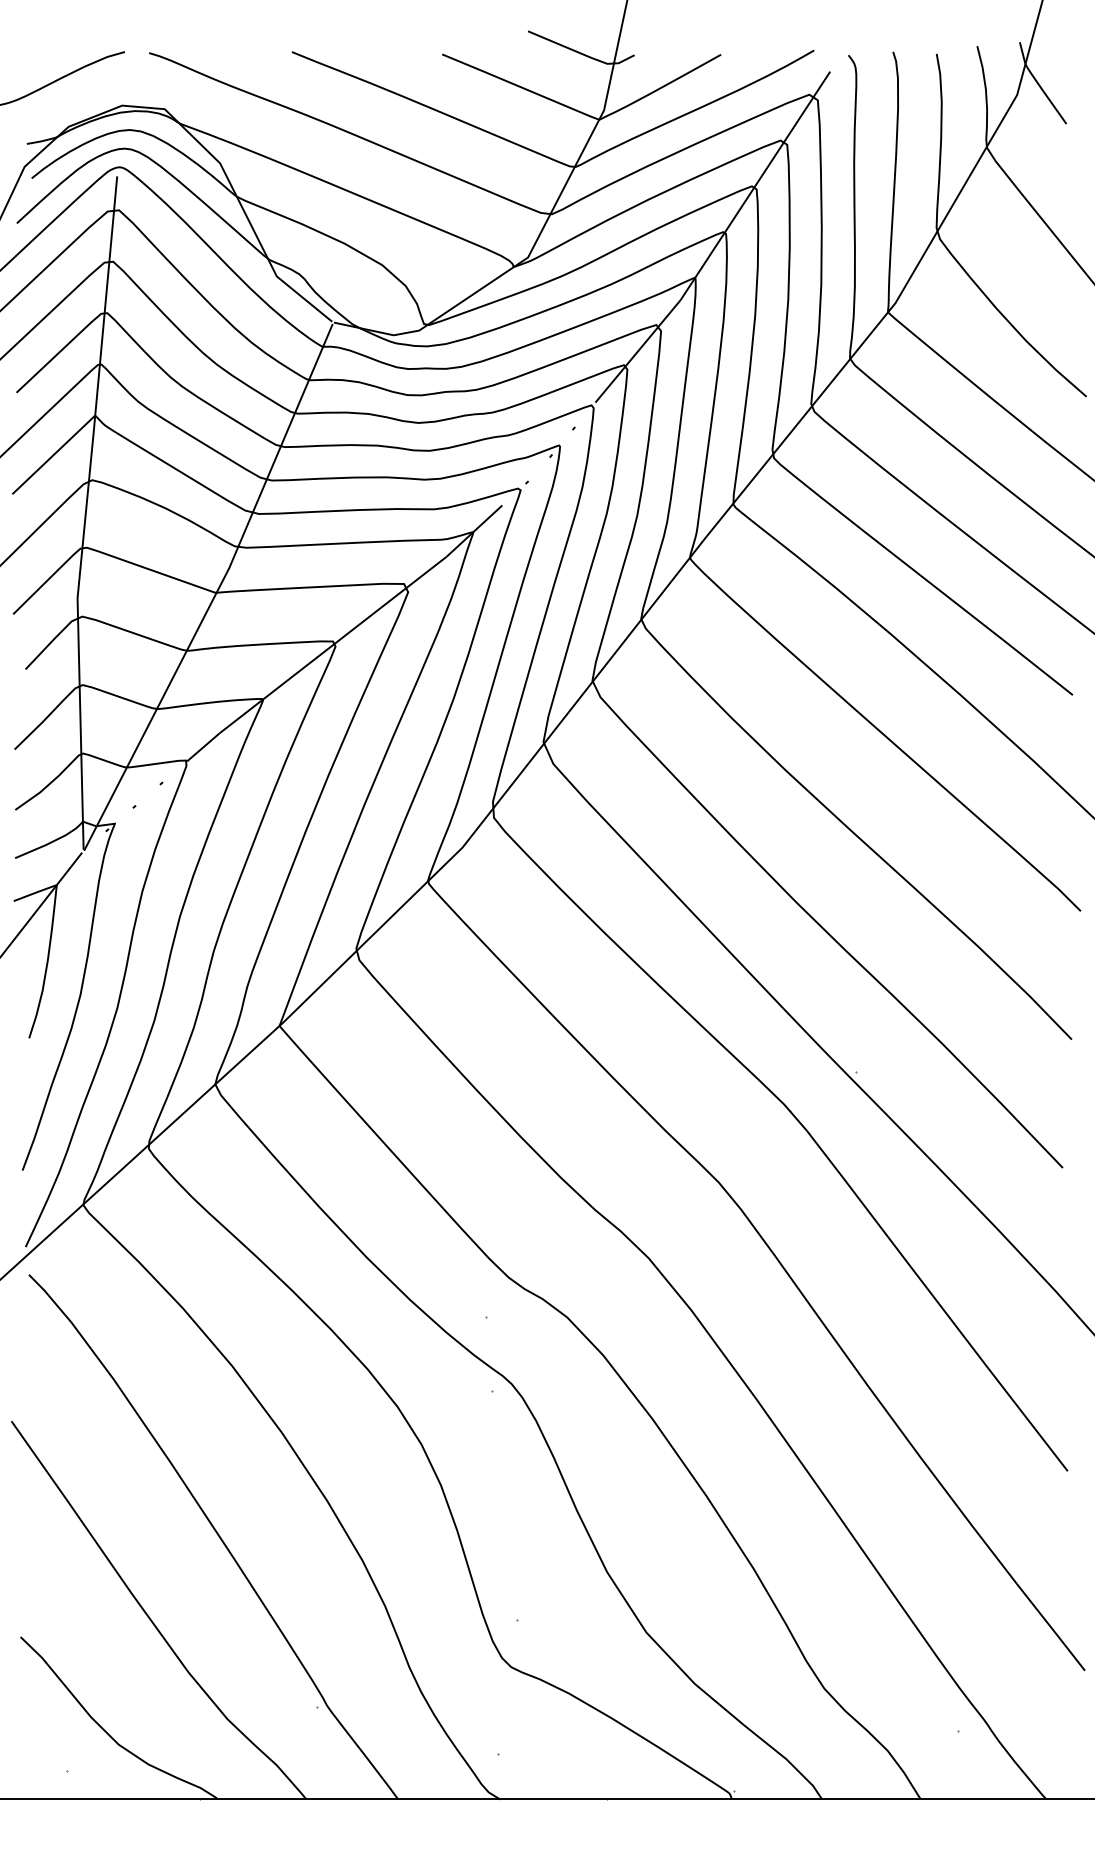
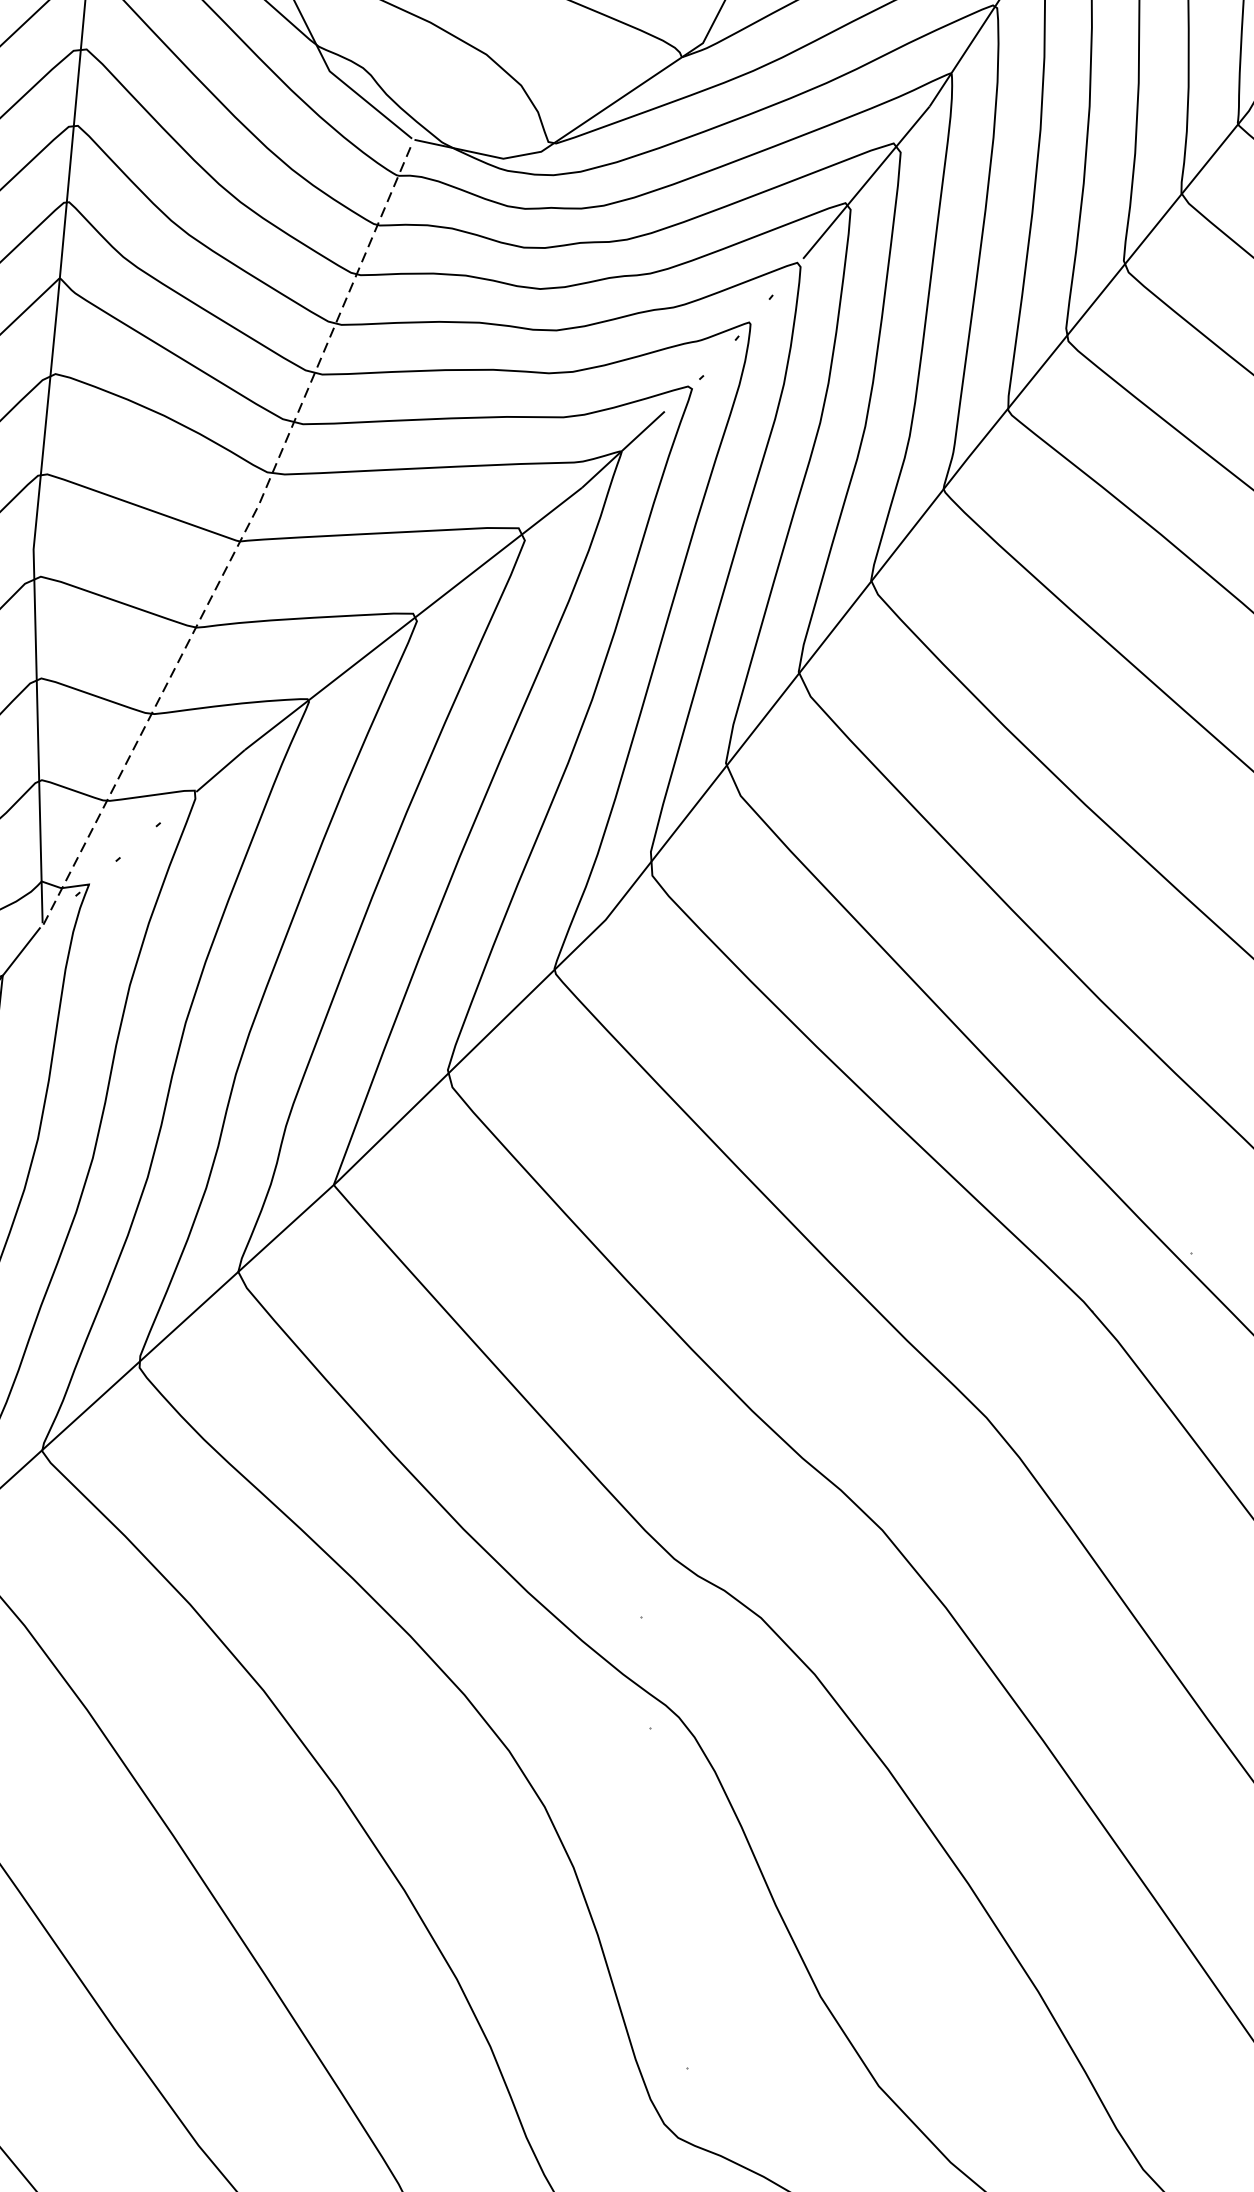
line: (217, 590) -> (241, 537), solid -> dashed

